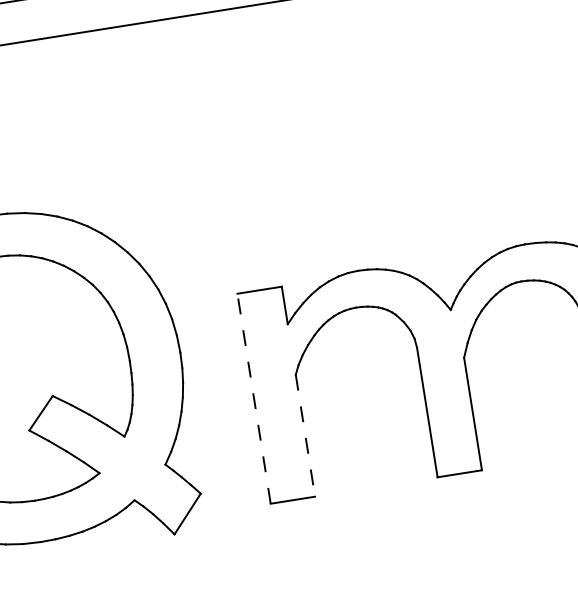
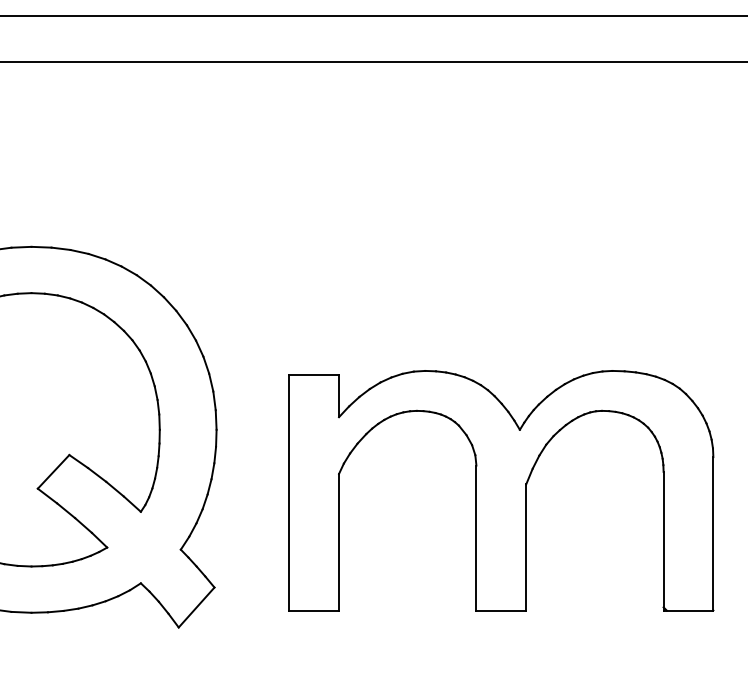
line: (254, 398) -> (289, 492), dashed -> solid
line: (305, 435) -> (339, 542), dashed -> solid

